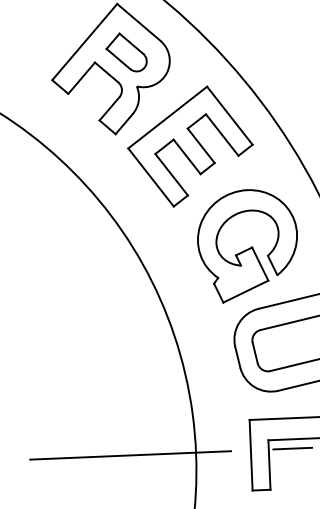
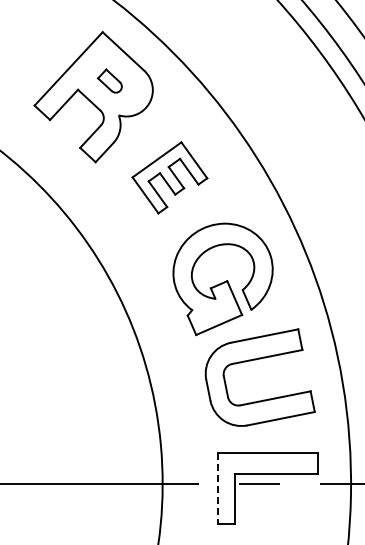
part: (126, 51) -> (109, 80), size x0.6
part: (190, 146) -> (169, 177), size x0.6
line: (251, 456) -> (217, 489), solid -> dashed

